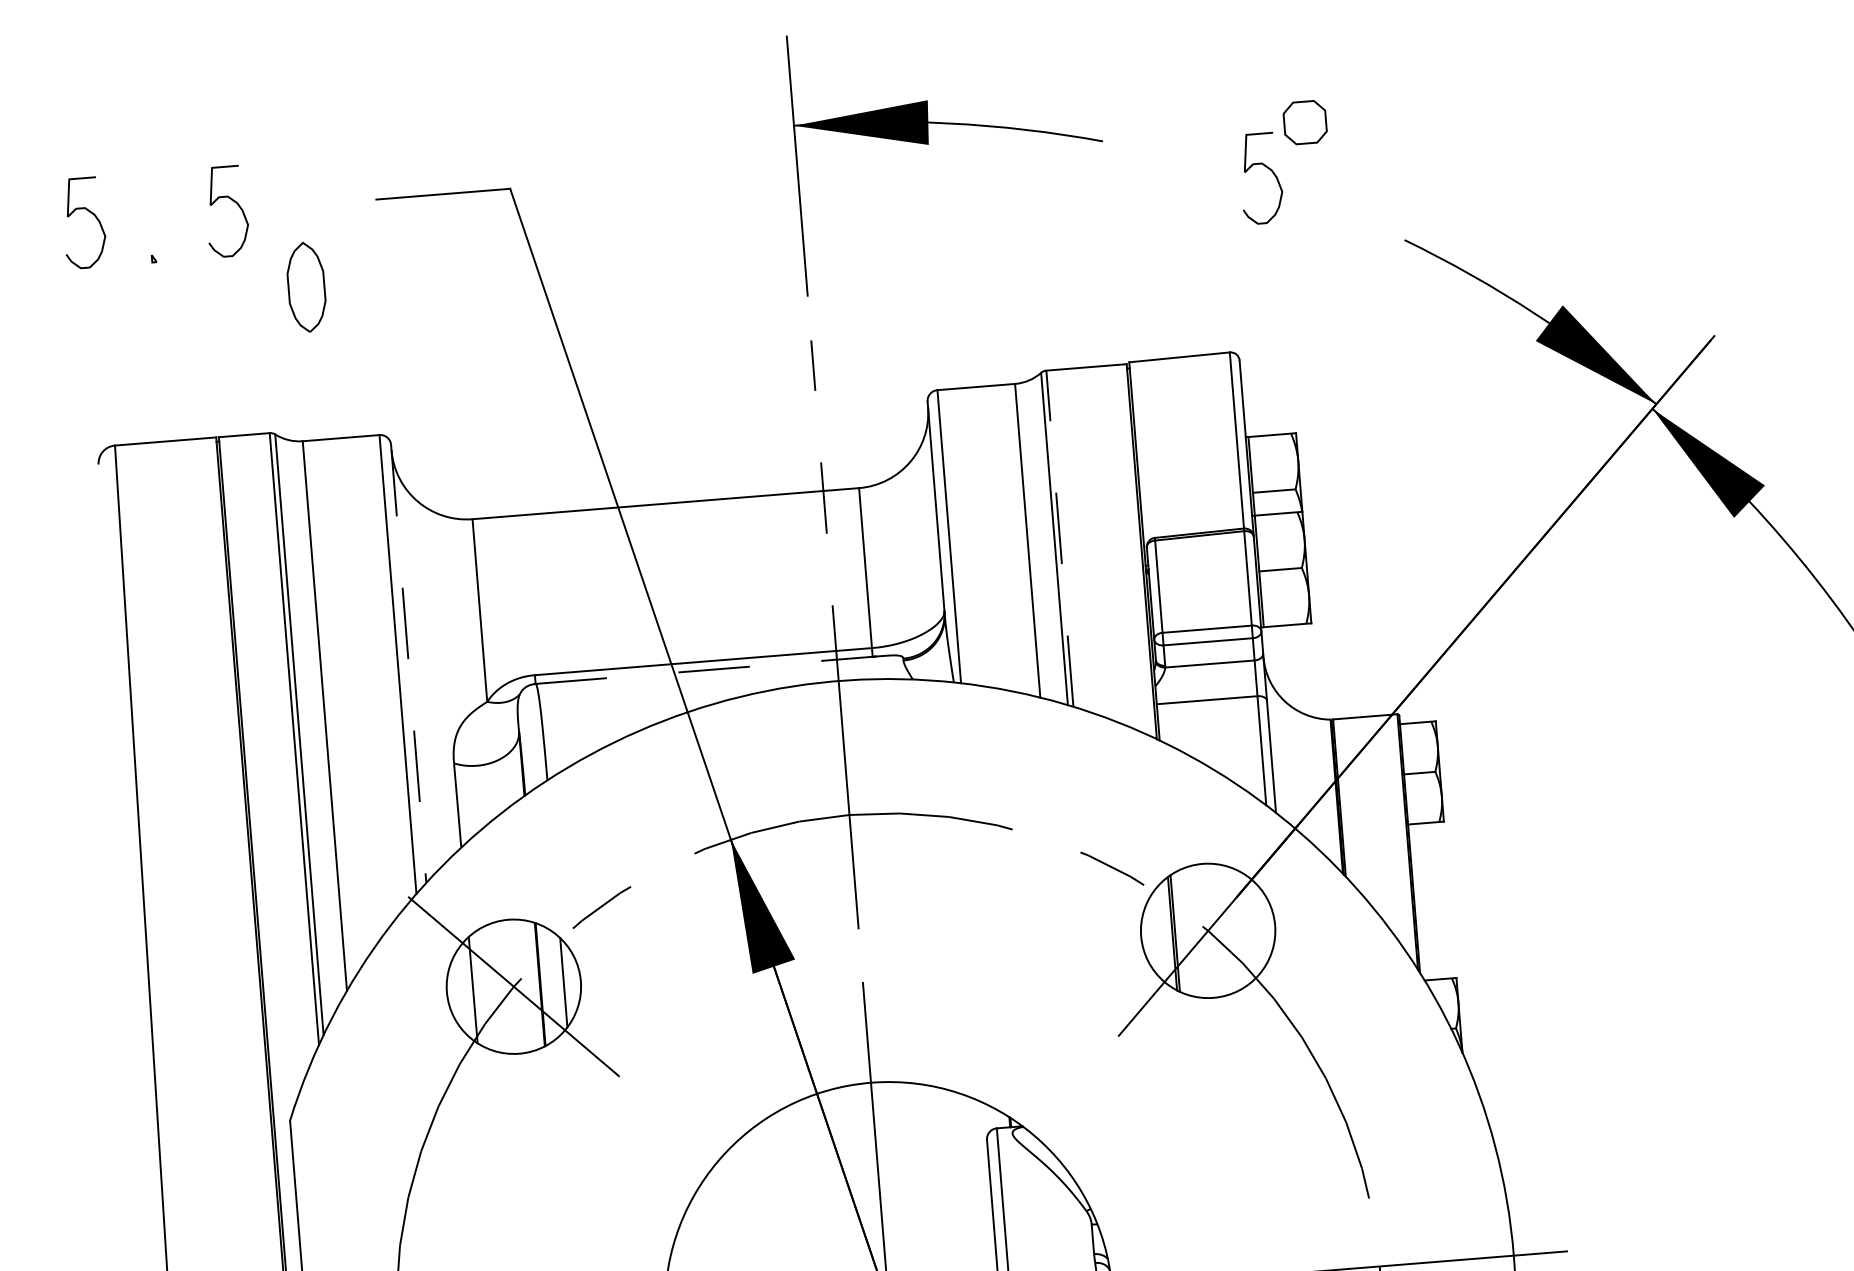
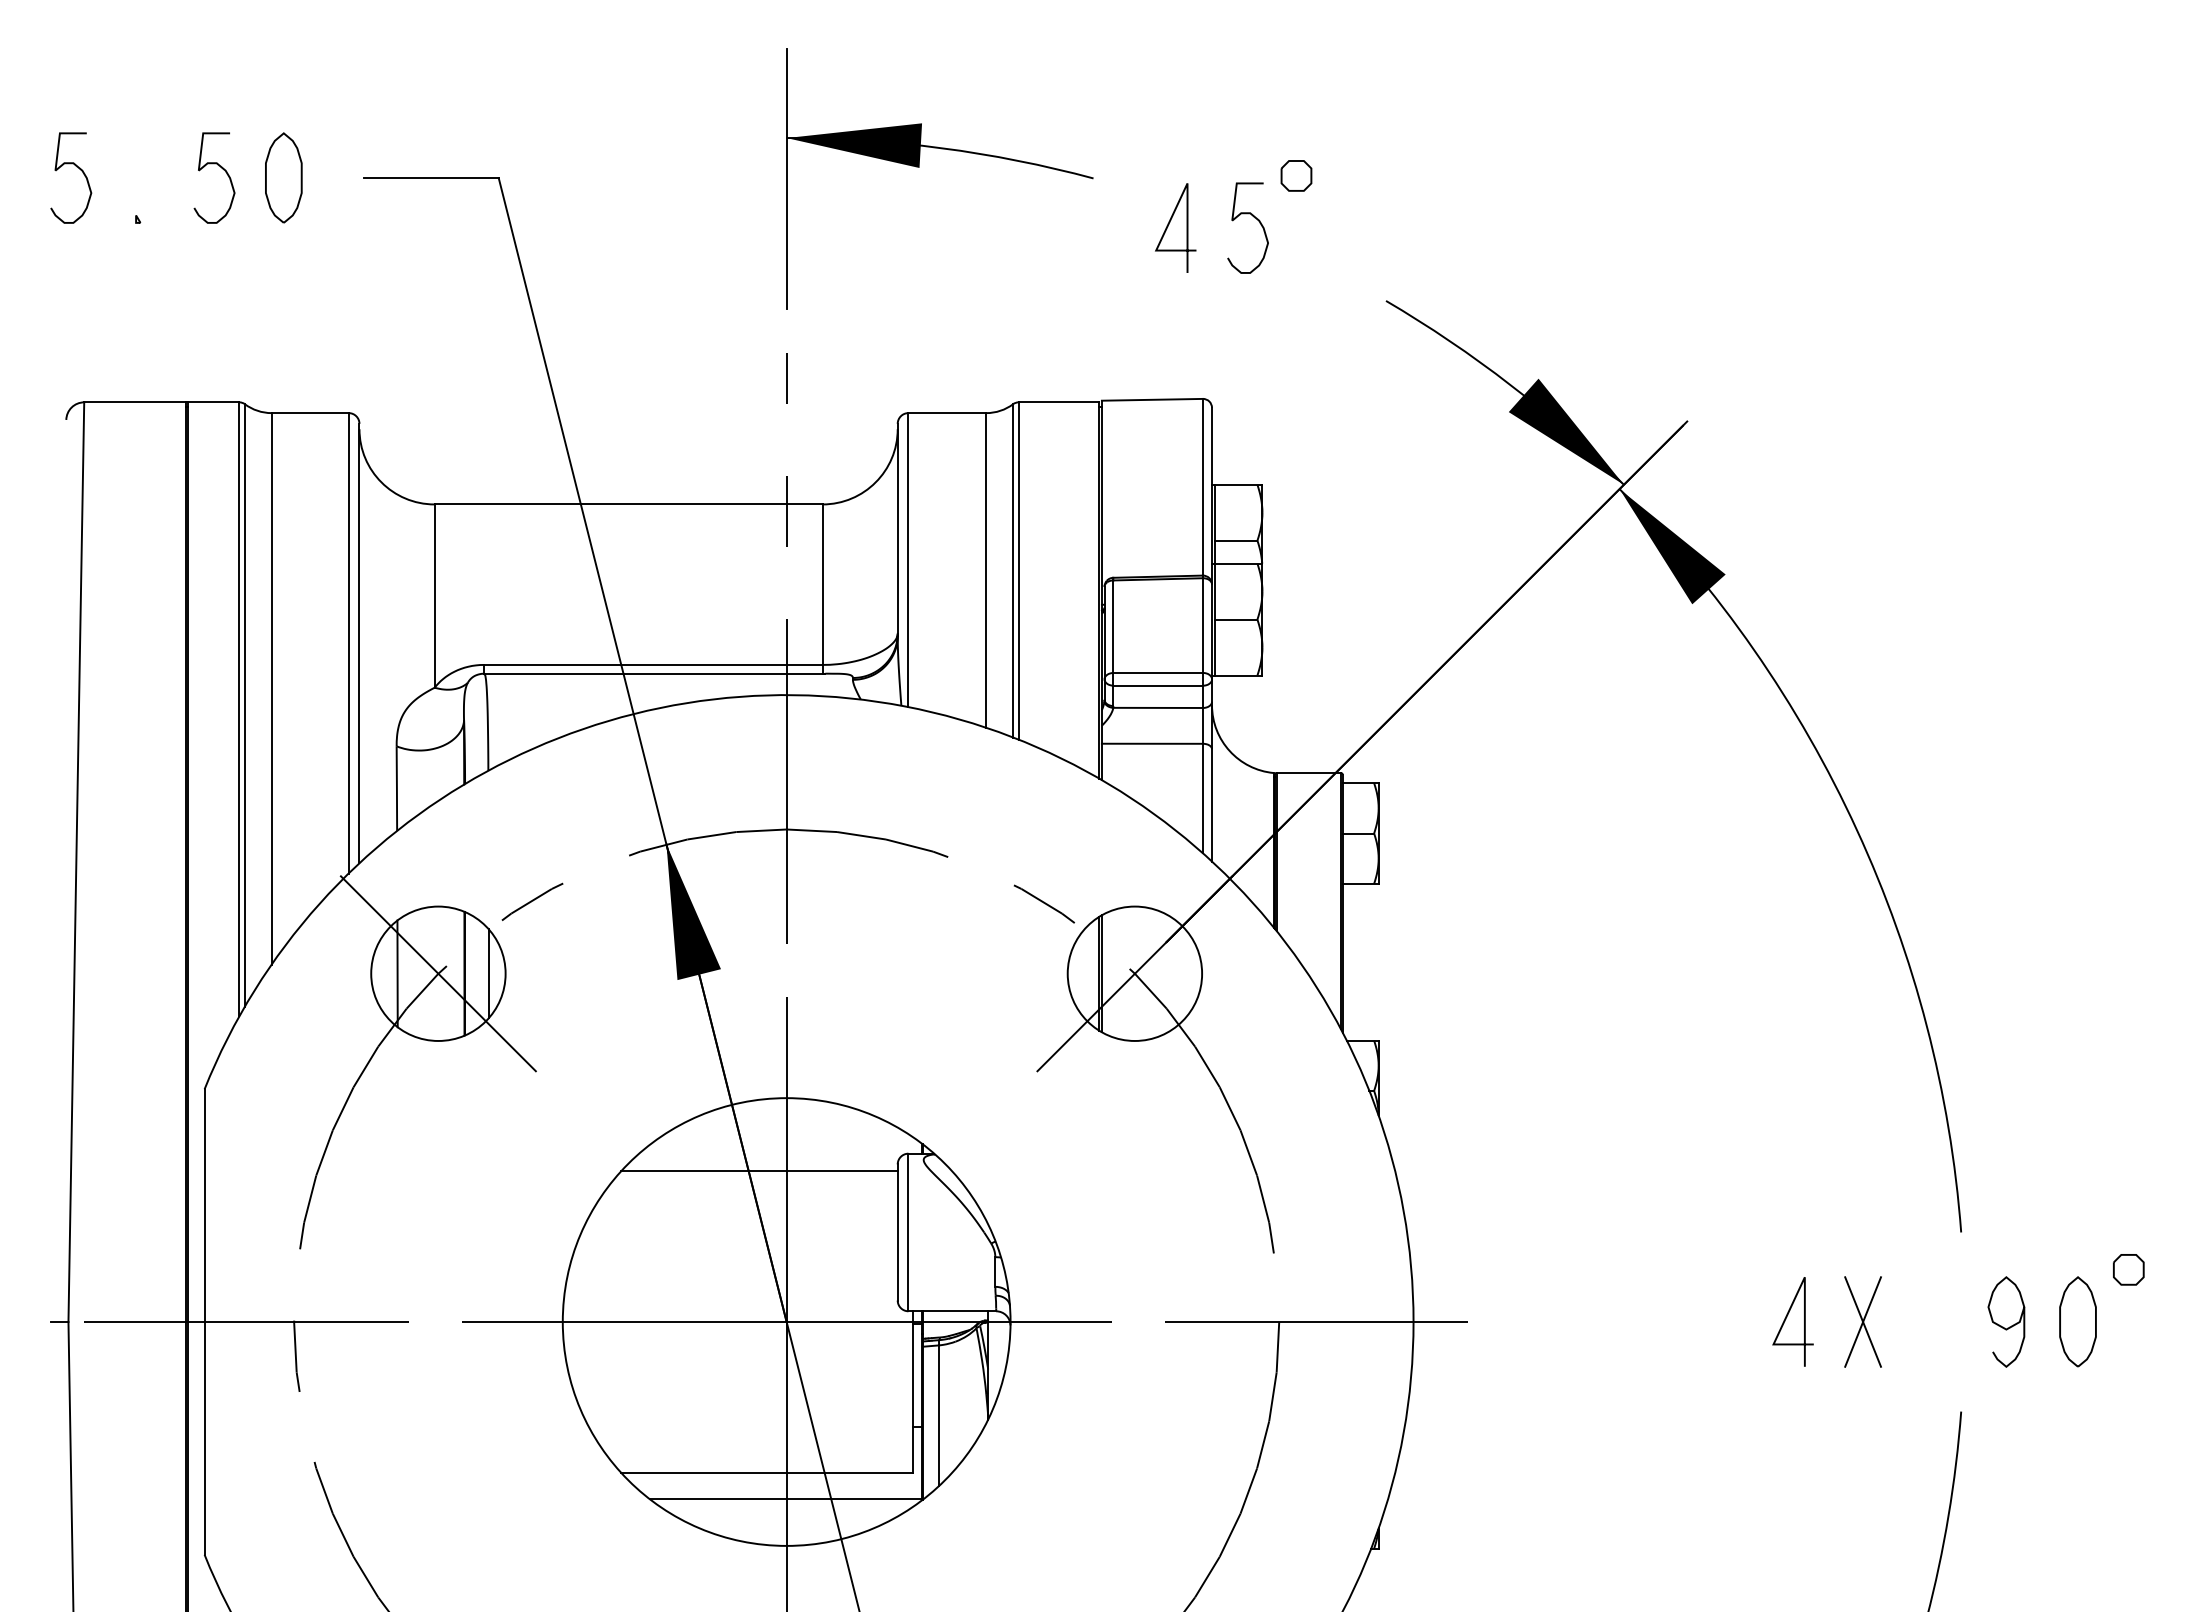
part: (1305, 122) -> (1296, 175), size x0.71
line: (1182, 181) -> (1169, 224), added
part: (306, 286) -> (283, 177), moved
line: (1059, 539) -> (1018, 571), dashed -> solid
line: (408, 663) -> (359, 643), dashed -> solid
line: (706, 670) -> (655, 673), dashed -> solid
line: (849, 1157) -> (759, 1170), added

